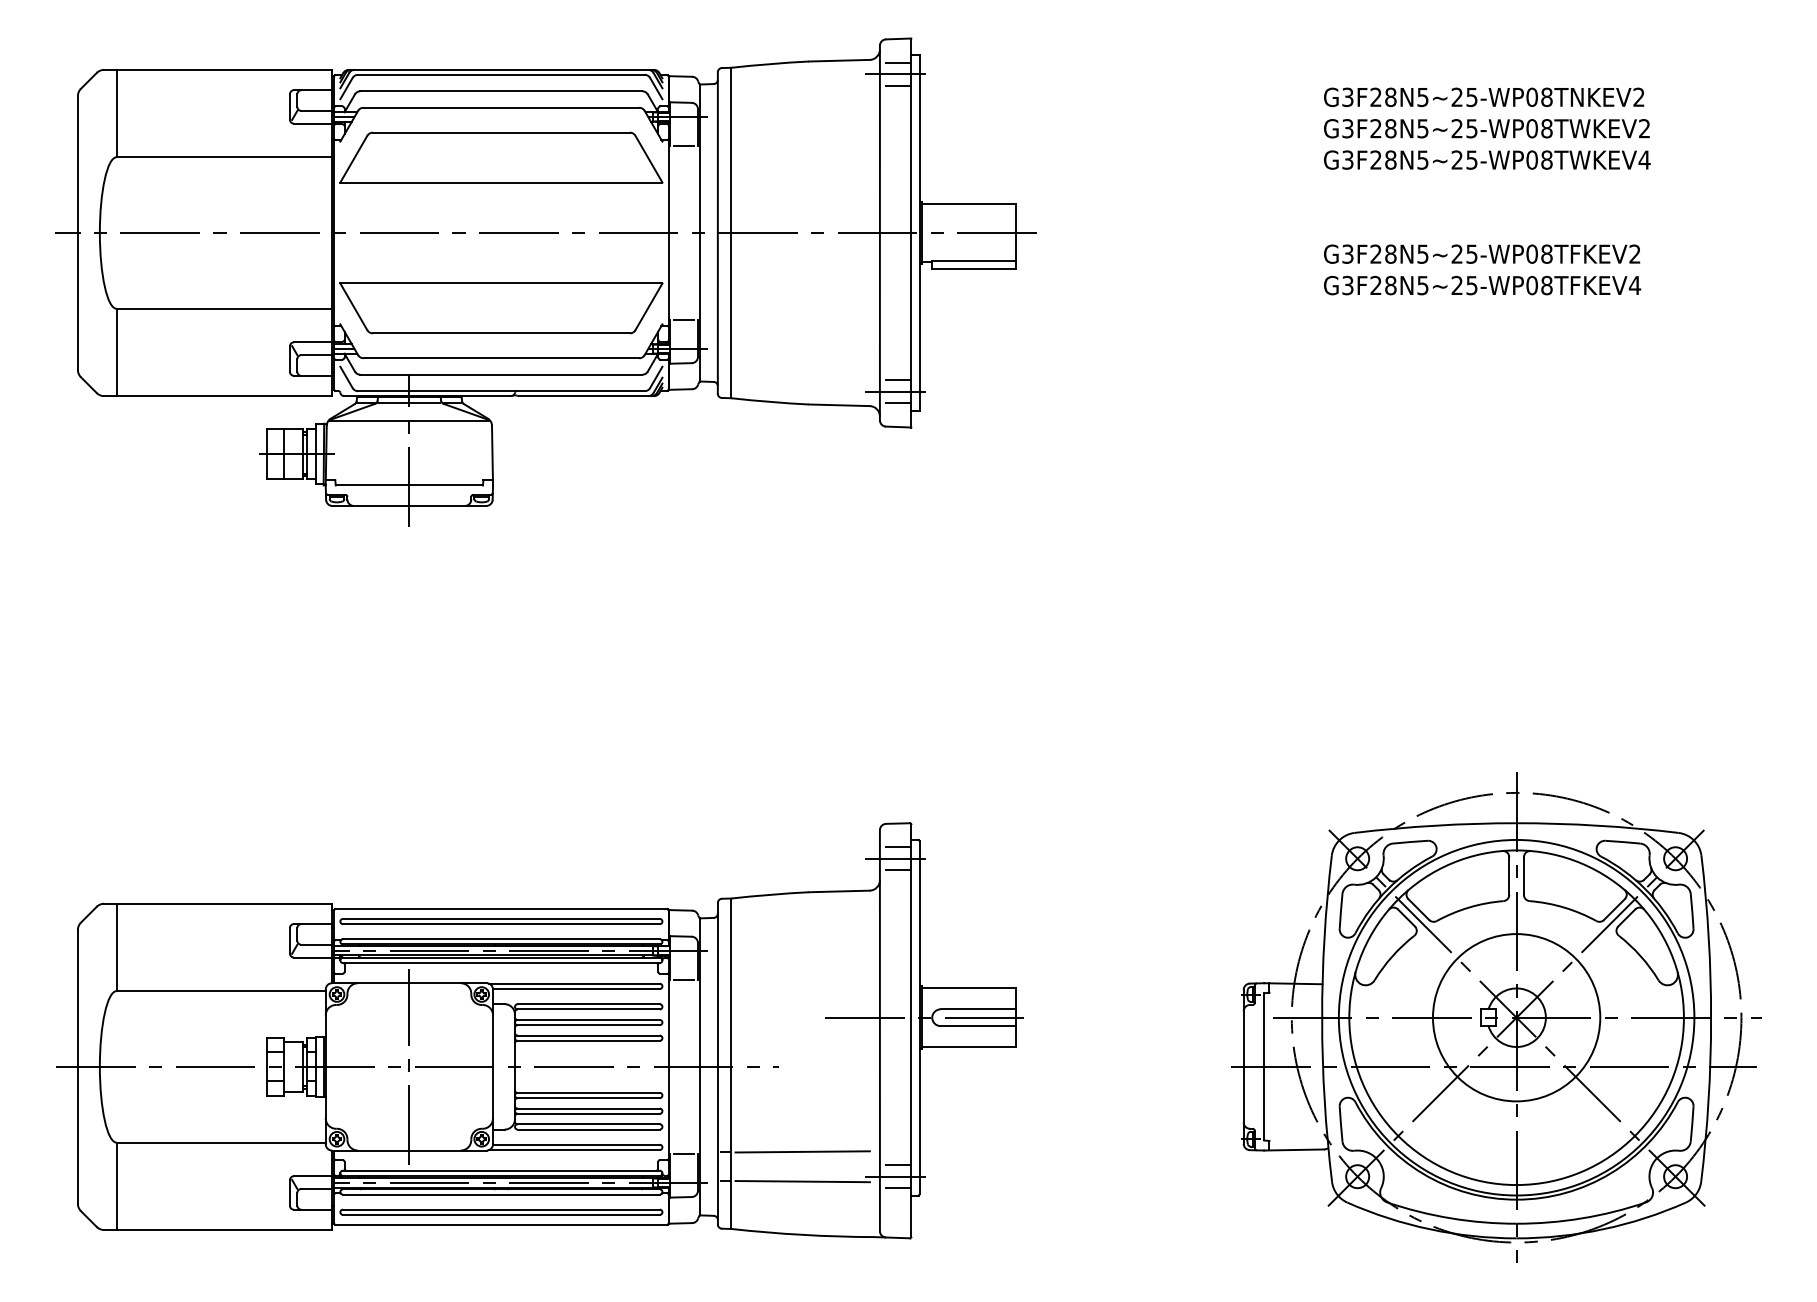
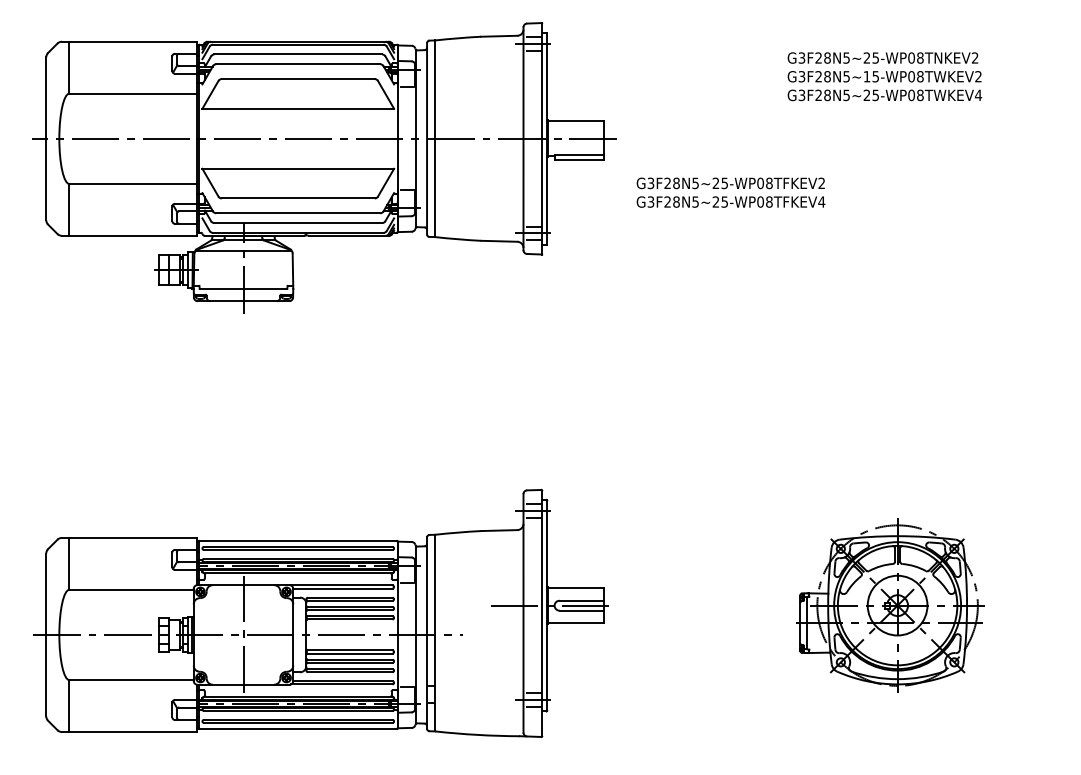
text: (1456, 128) -> (866, 76), G3F28N5~25-WP08TWKEV2 -> G3F28N5~15-WP08TWKEV2
text: (1481, 269) -> (730, 192), moved
part: (1496, 1017) -> (890, 605), size x0.6
line: (802, 1151) -> (477, 685), removed
line: (802, 1180) -> (477, 702), removed

